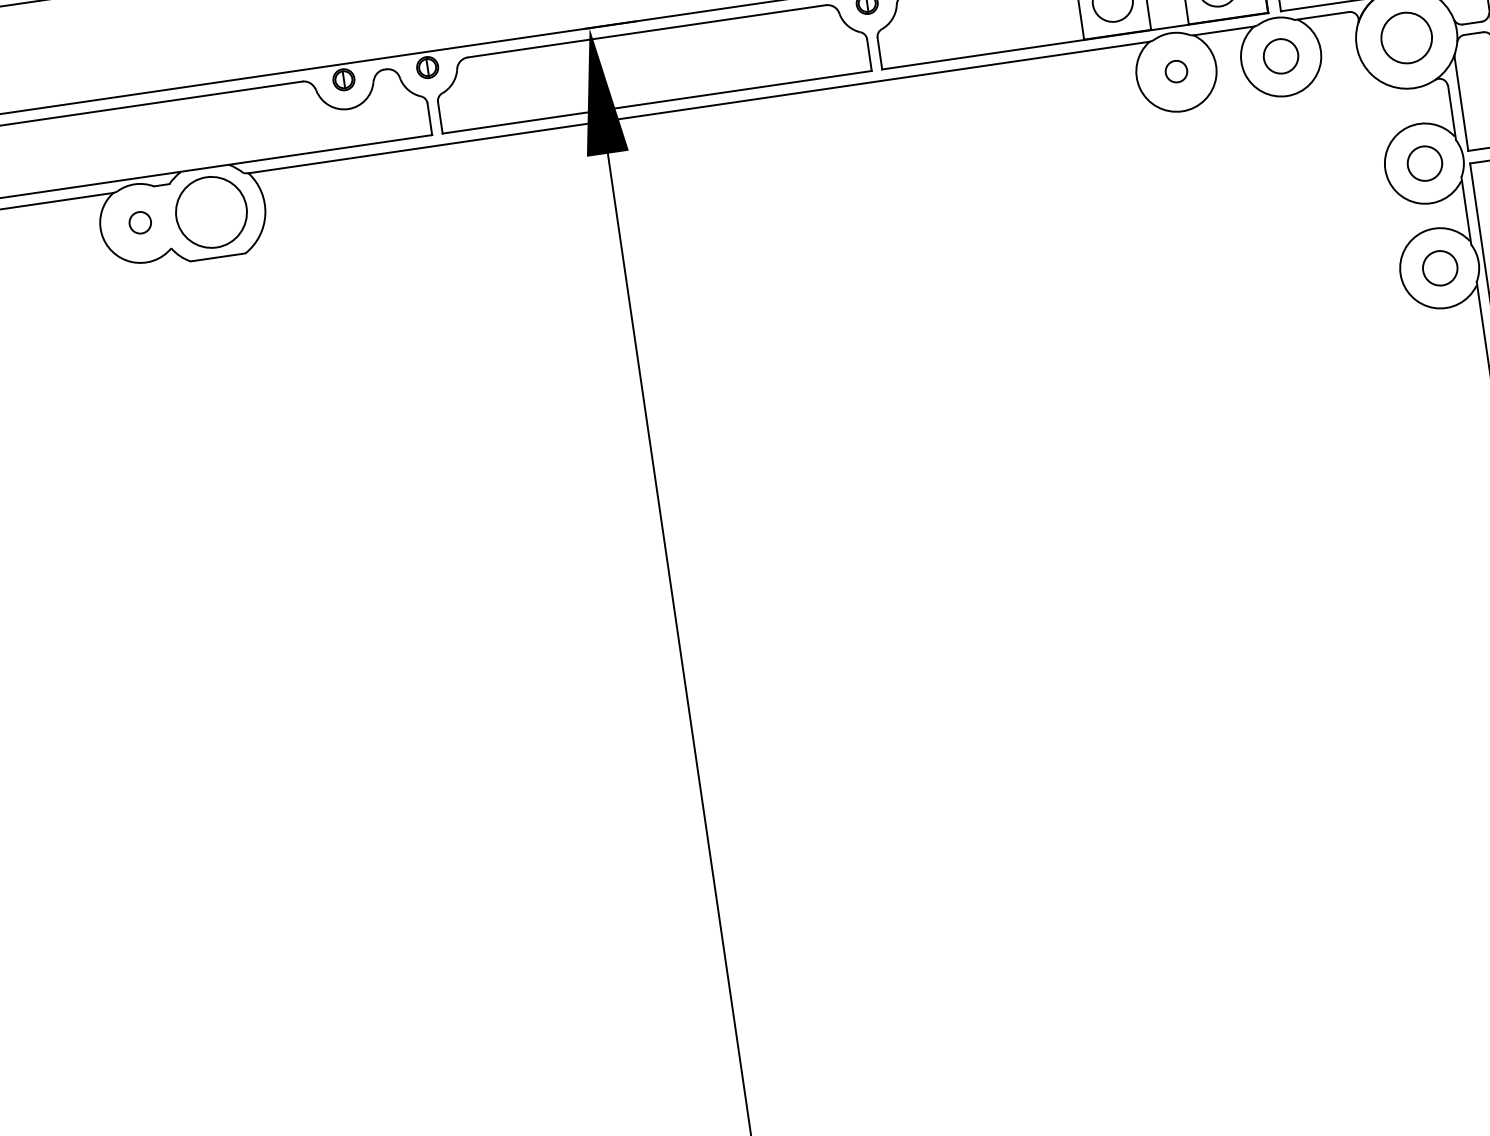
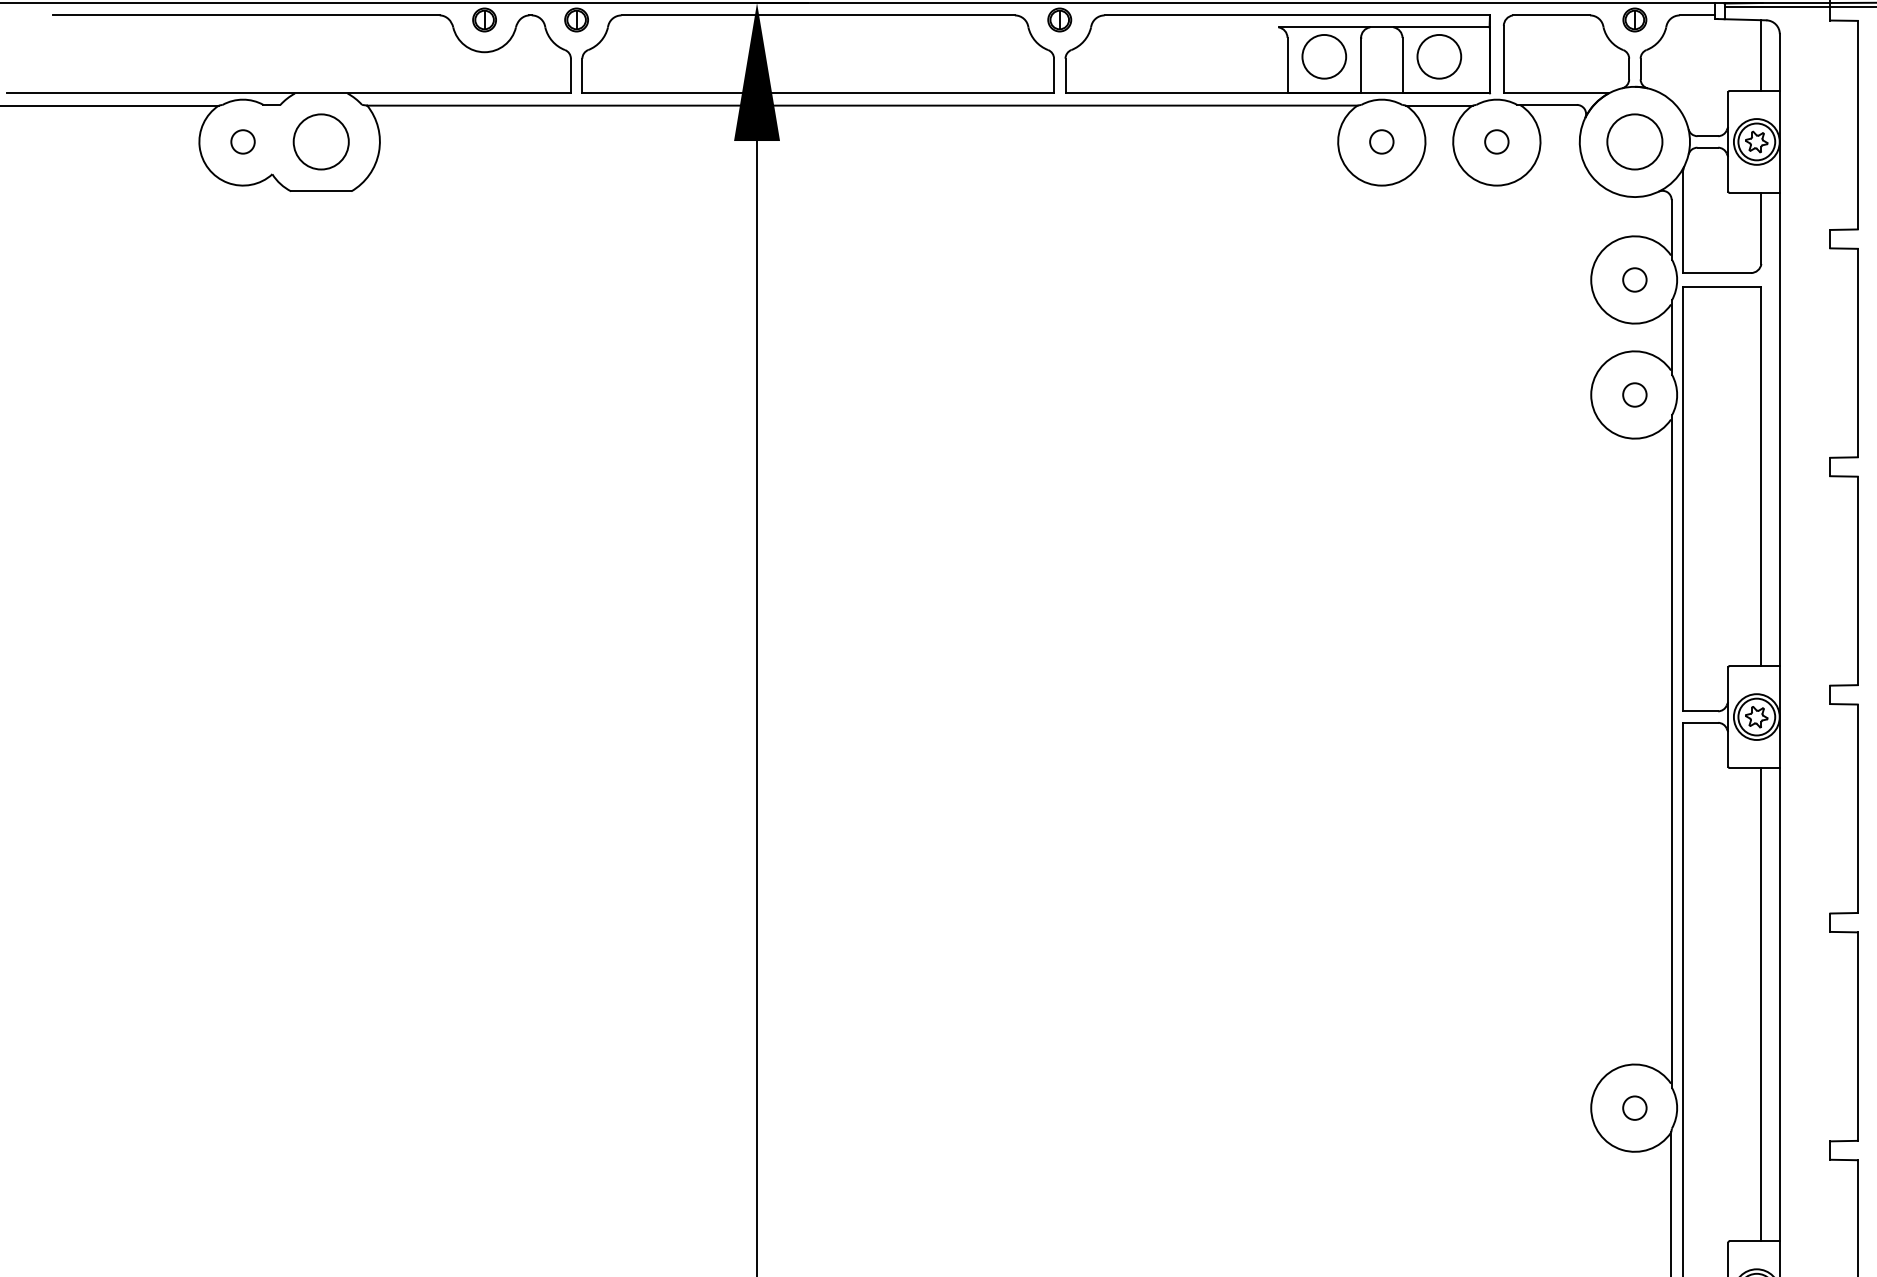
circle: (1280, 56) -> (1496, 141), size x0.62
circle: (1424, 163) -> (1634, 279), size x0.62
circle: (210, 212) -> (320, 141), size x0.71
circle: (1439, 267) -> (1634, 394), size x0.62

